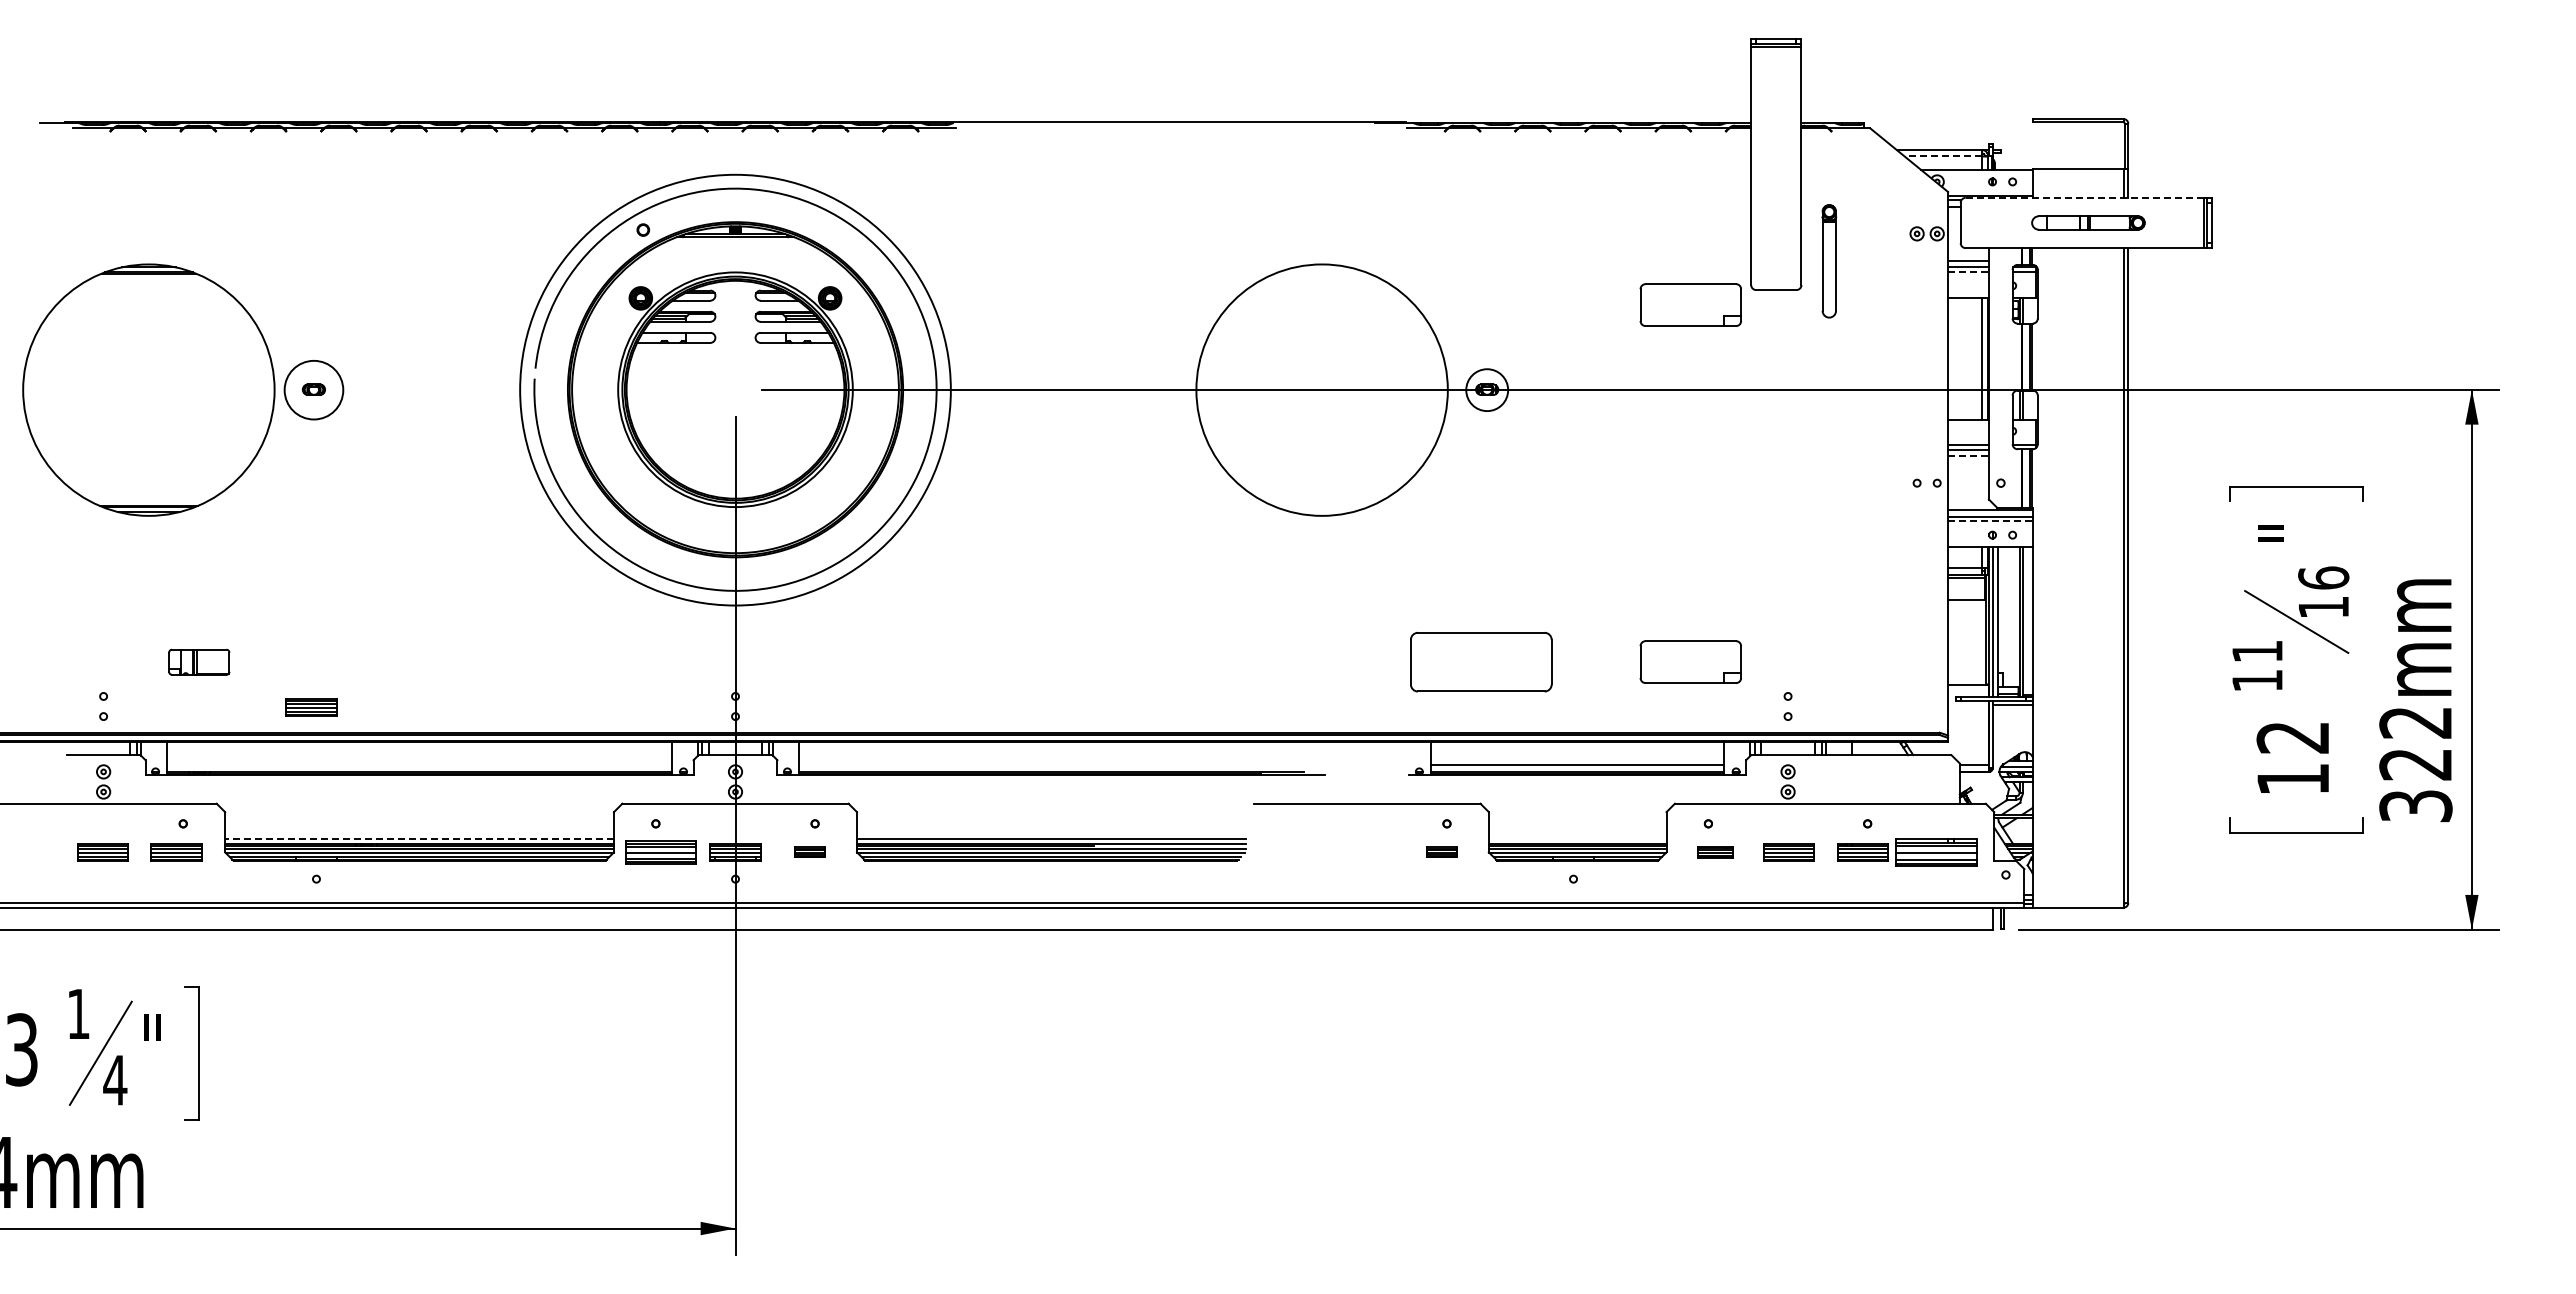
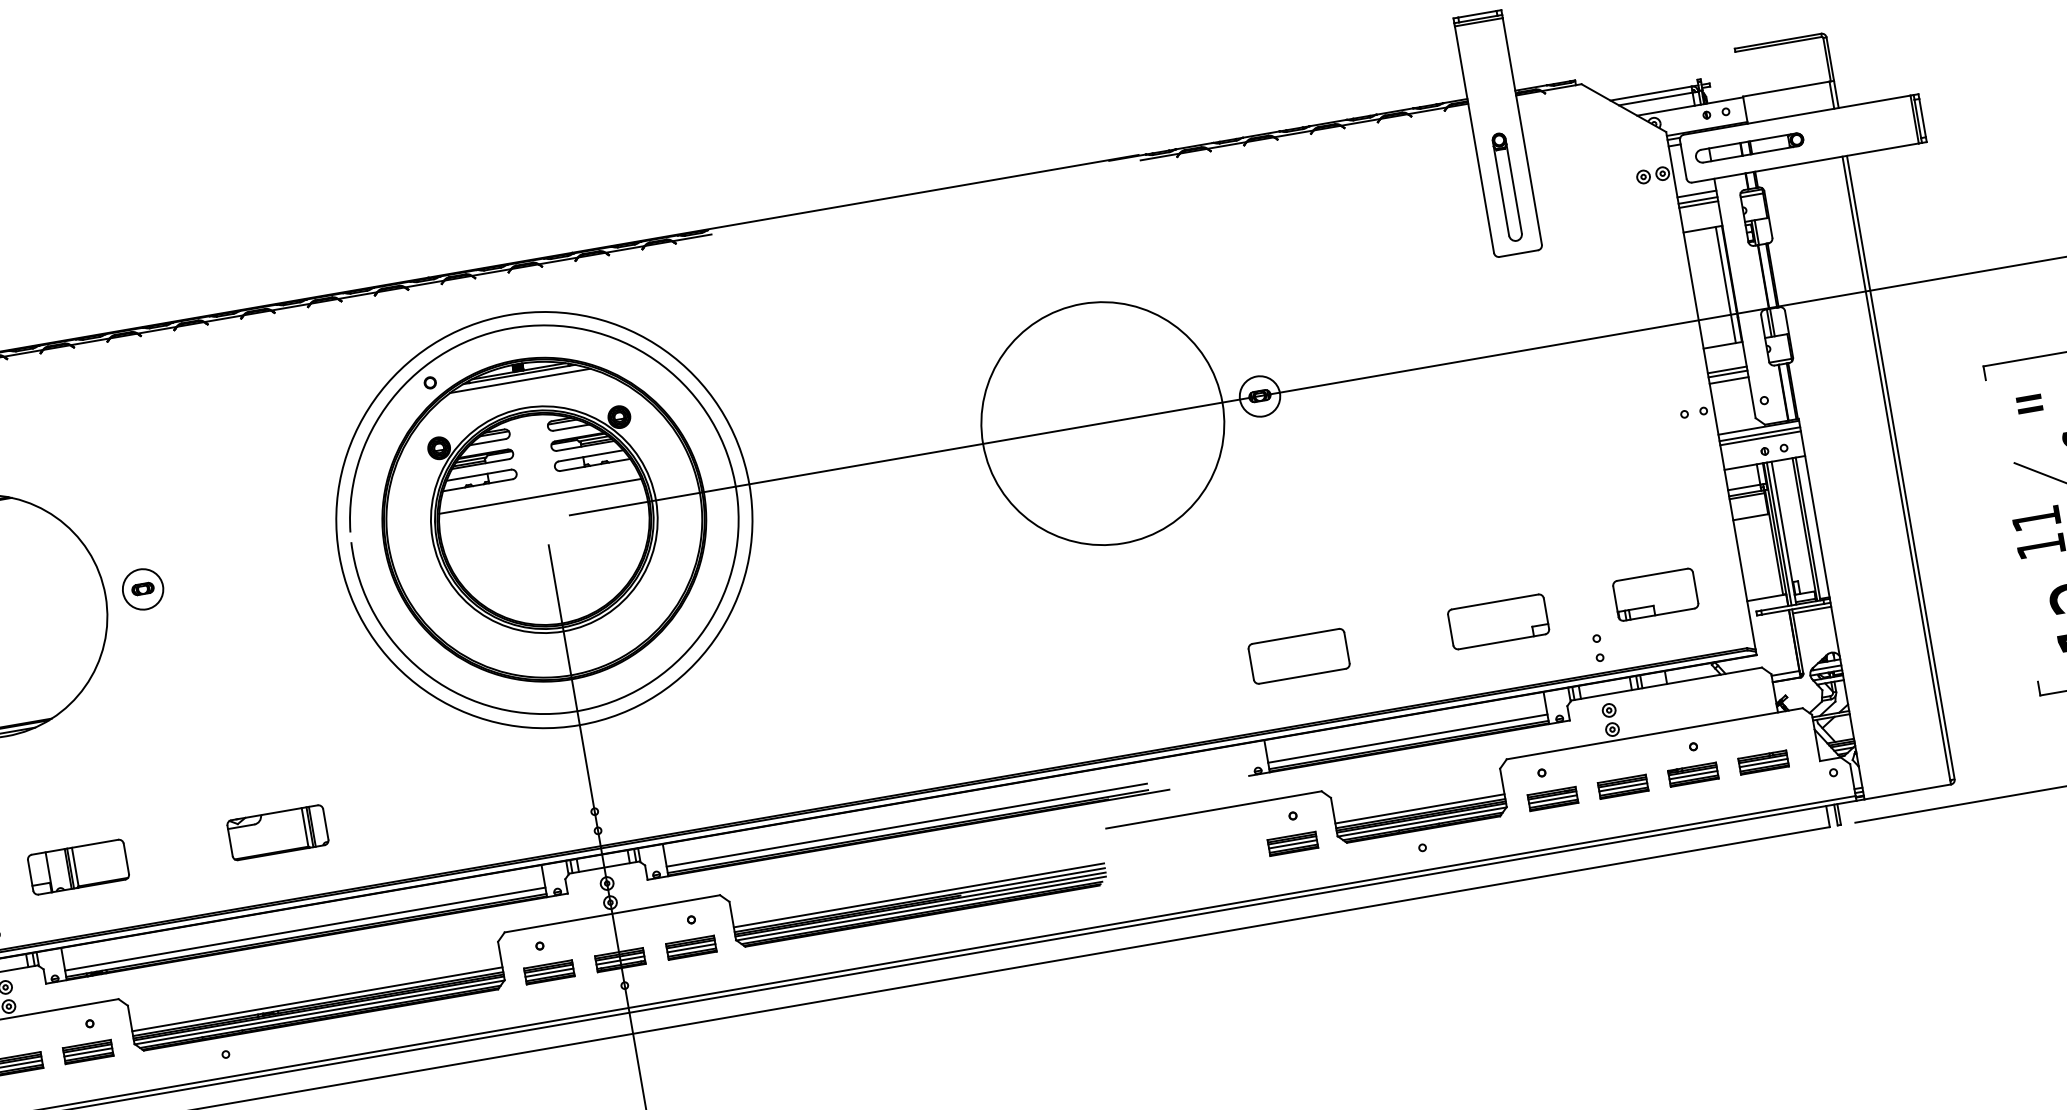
line: (1943, 156) -> (1655, 99), dashed -> solid
line: (2084, 197) -> (1796, 114), dashed -> solid
part: (2088, 222) -> (1749, 147), moved
line: (735, 243) -> (520, 380), added
part: (1829, 261) -> (1507, 187), moved
line: (1969, 271) -> (1699, 204), dashed -> solid
part: (1690, 304) -> (1439, 281), removed
line: (735, 365) -> (540, 496), added
circle: (313, 390) -> (142, 589), size x0.71
line: (1969, 456) -> (1730, 380), dashed -> solid
line: (1990, 521) -> (1760, 438), dashed -> solid
part: (1481, 661) -> (1299, 655), size x0.71
part: (1855, 661) -> (1655, 594), added
part: (199, 662) -> (78, 867), size x1.67
part: (408, 662) -> (277, 833), added
part: (311, 707) -> (192, 891), removed
line: (419, 765) -> (305, 929), added
line: (1051, 765) -> (906, 825), added
line: (419, 838) -> (317, 998), dashed -> solid
line: (1577, 838) -> (1419, 808), added
part: (660, 852) -> (549, 972), size x0.71
part: (809, 852) -> (690, 948), size x1.67
part: (1441, 852) -> (1292, 844), size x1.67
part: (1714, 852) -> (1552, 799), size x1.43
part: (1936, 852) -> (1763, 762), size x0.62

